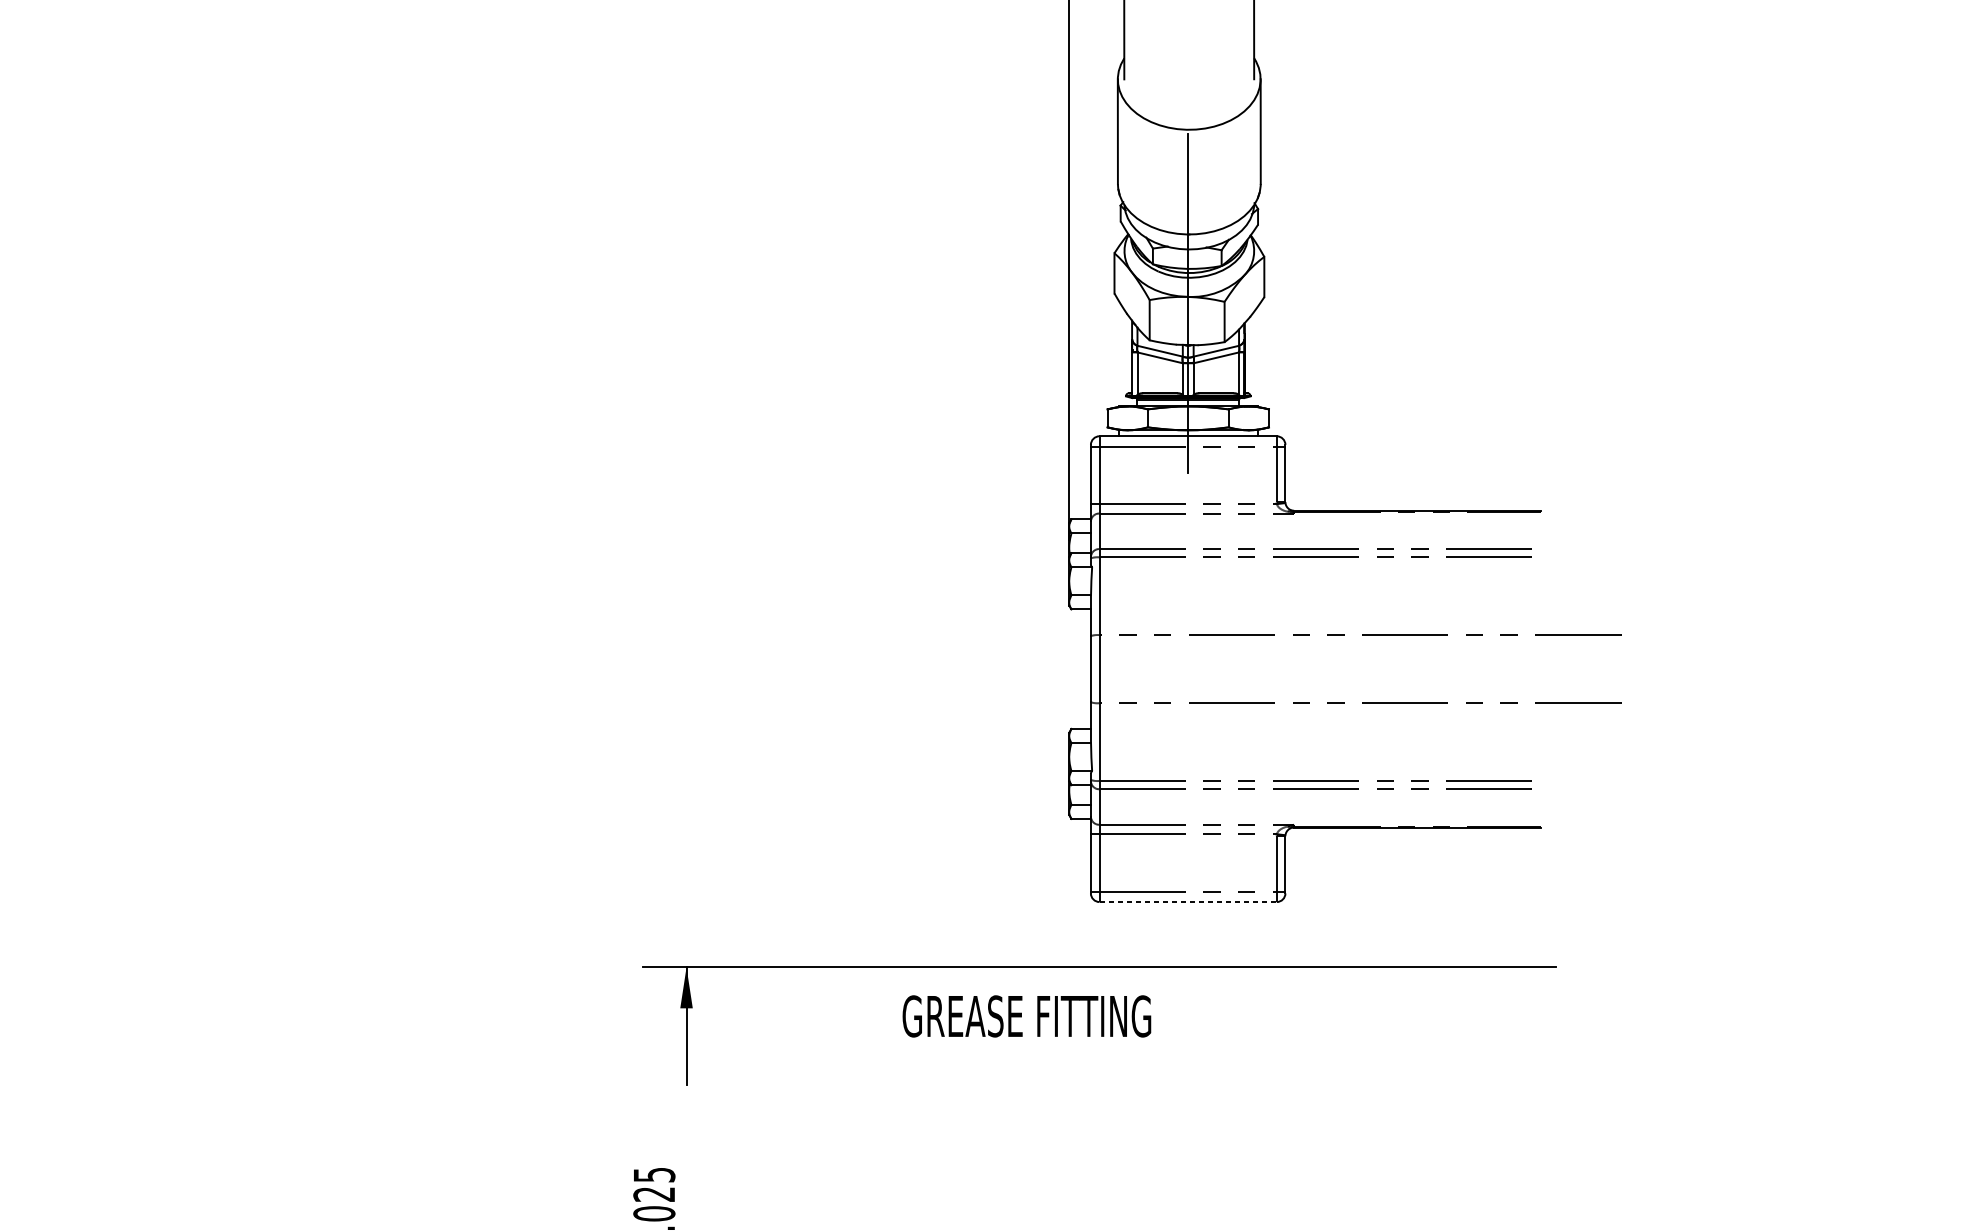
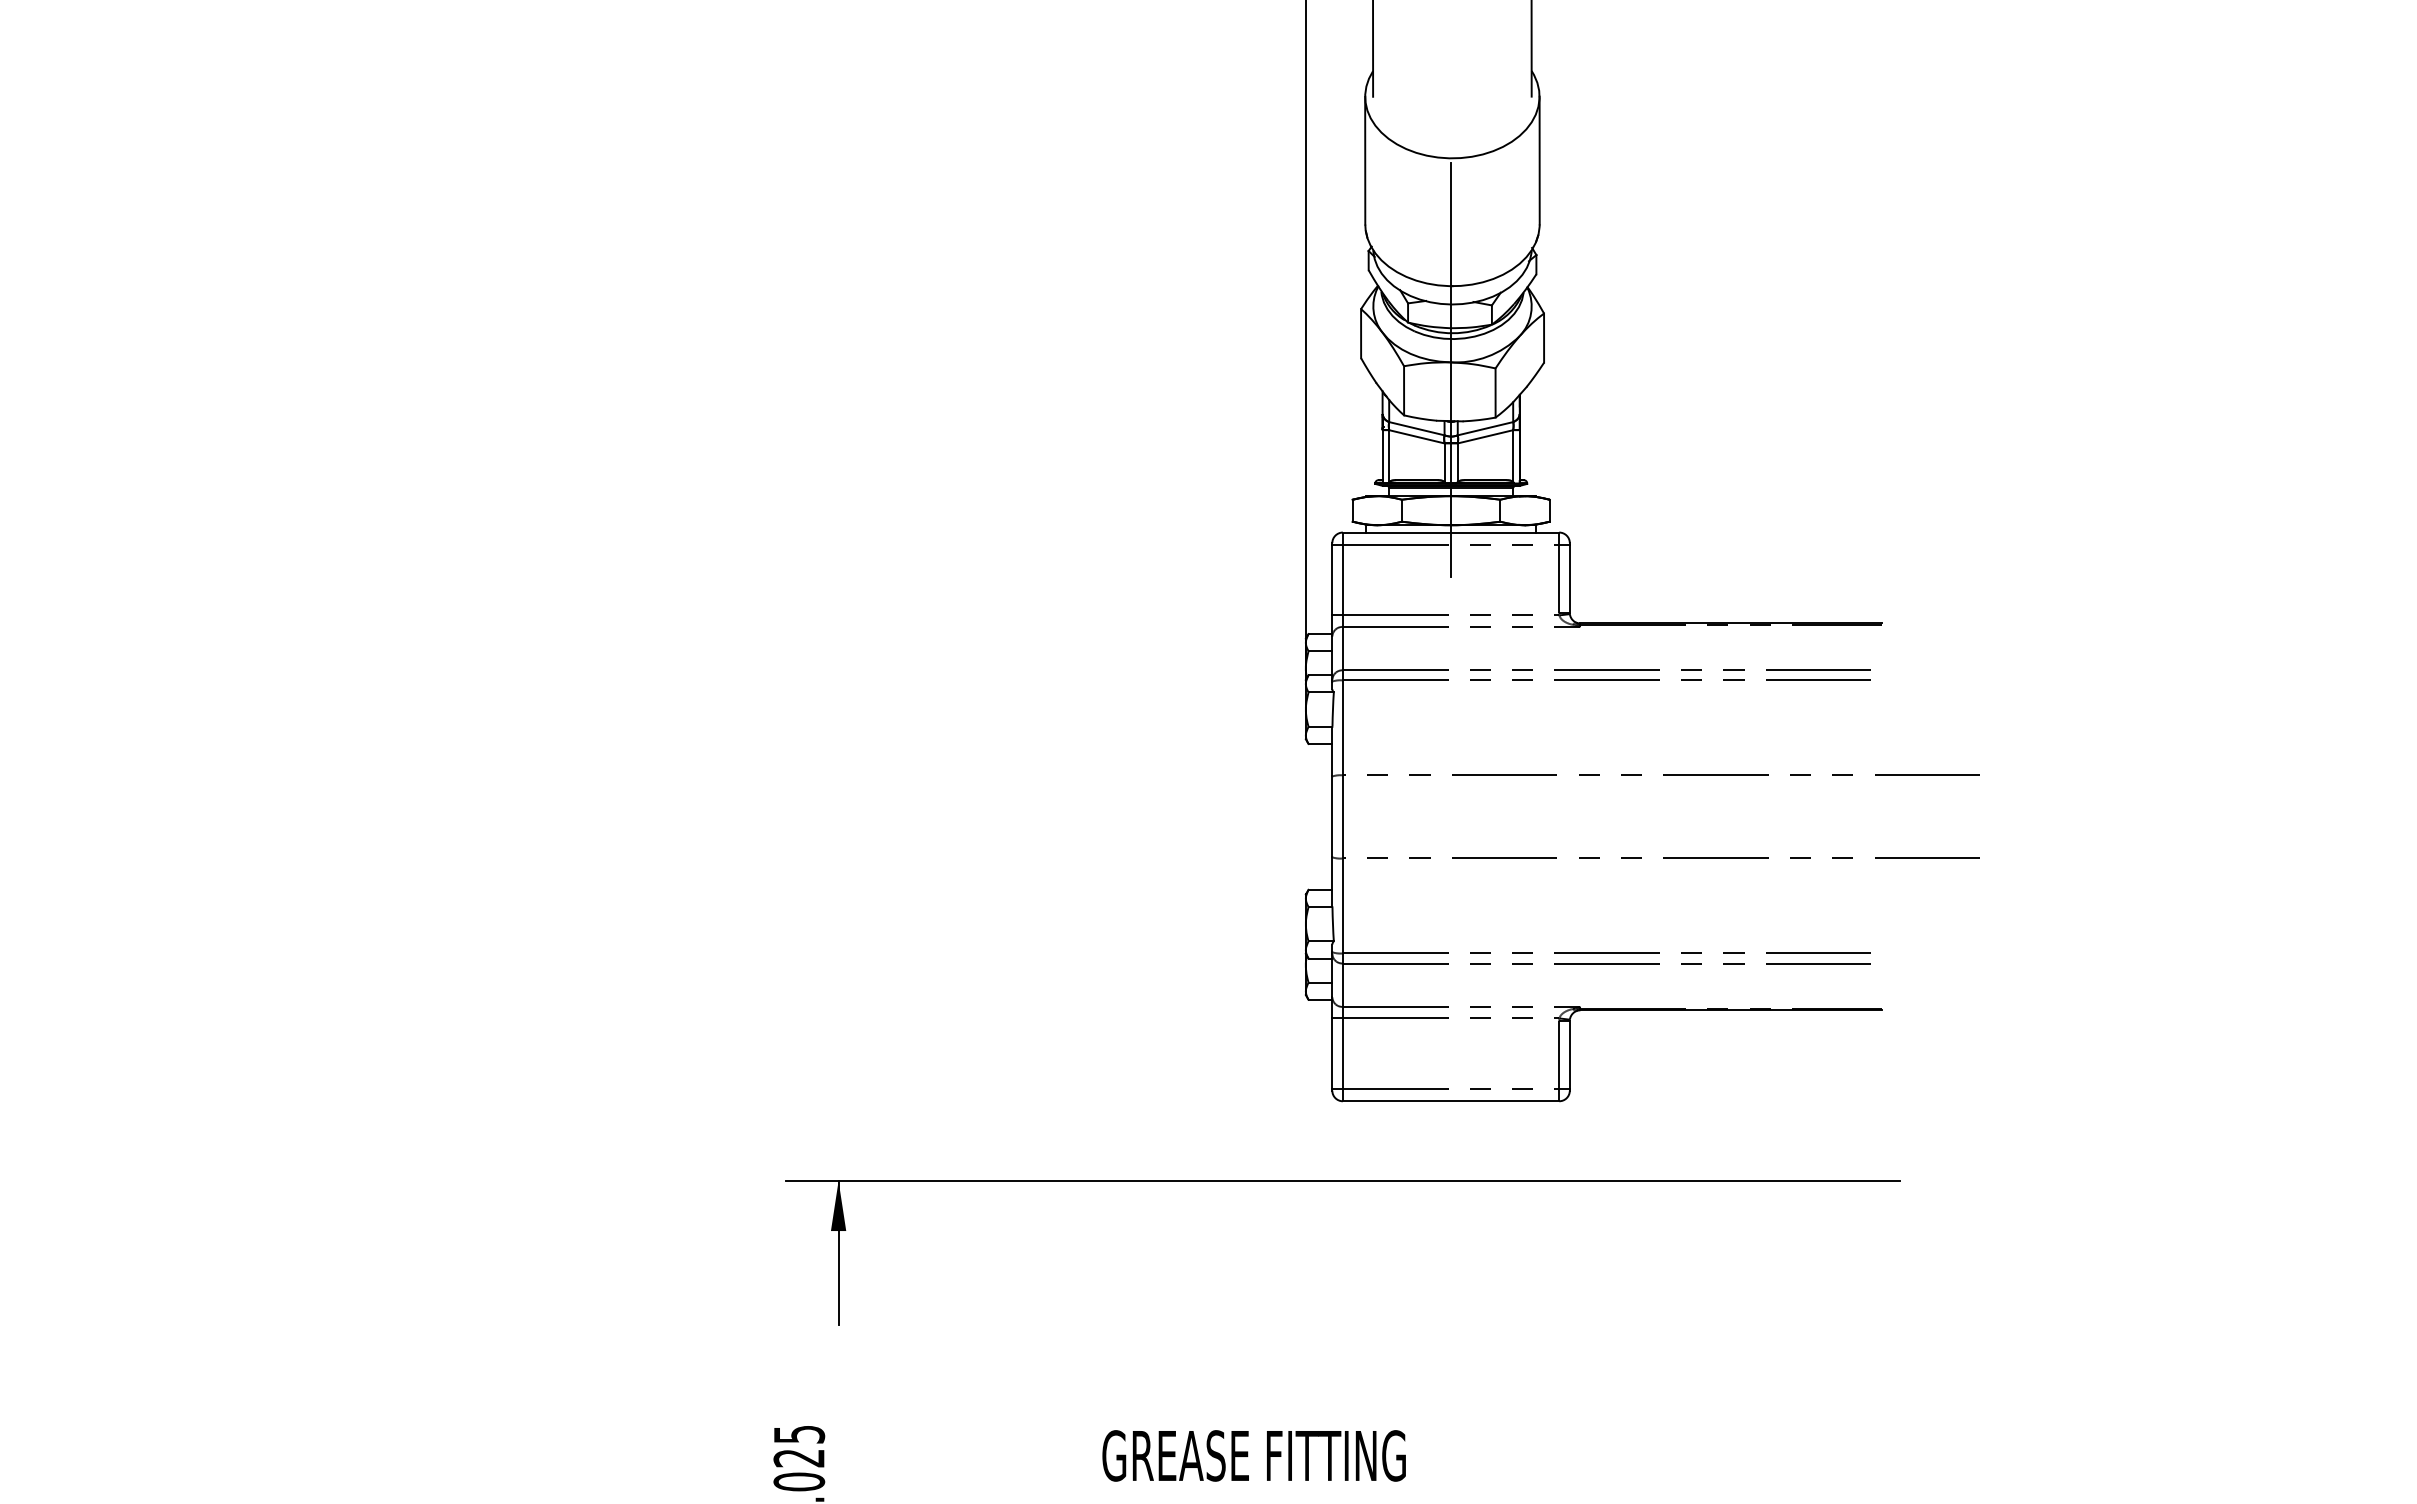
line: (1188, 902) -> (1451, 1101), dashed -> solid
text: (1026, 1016) -> (1253, 1455), moved

